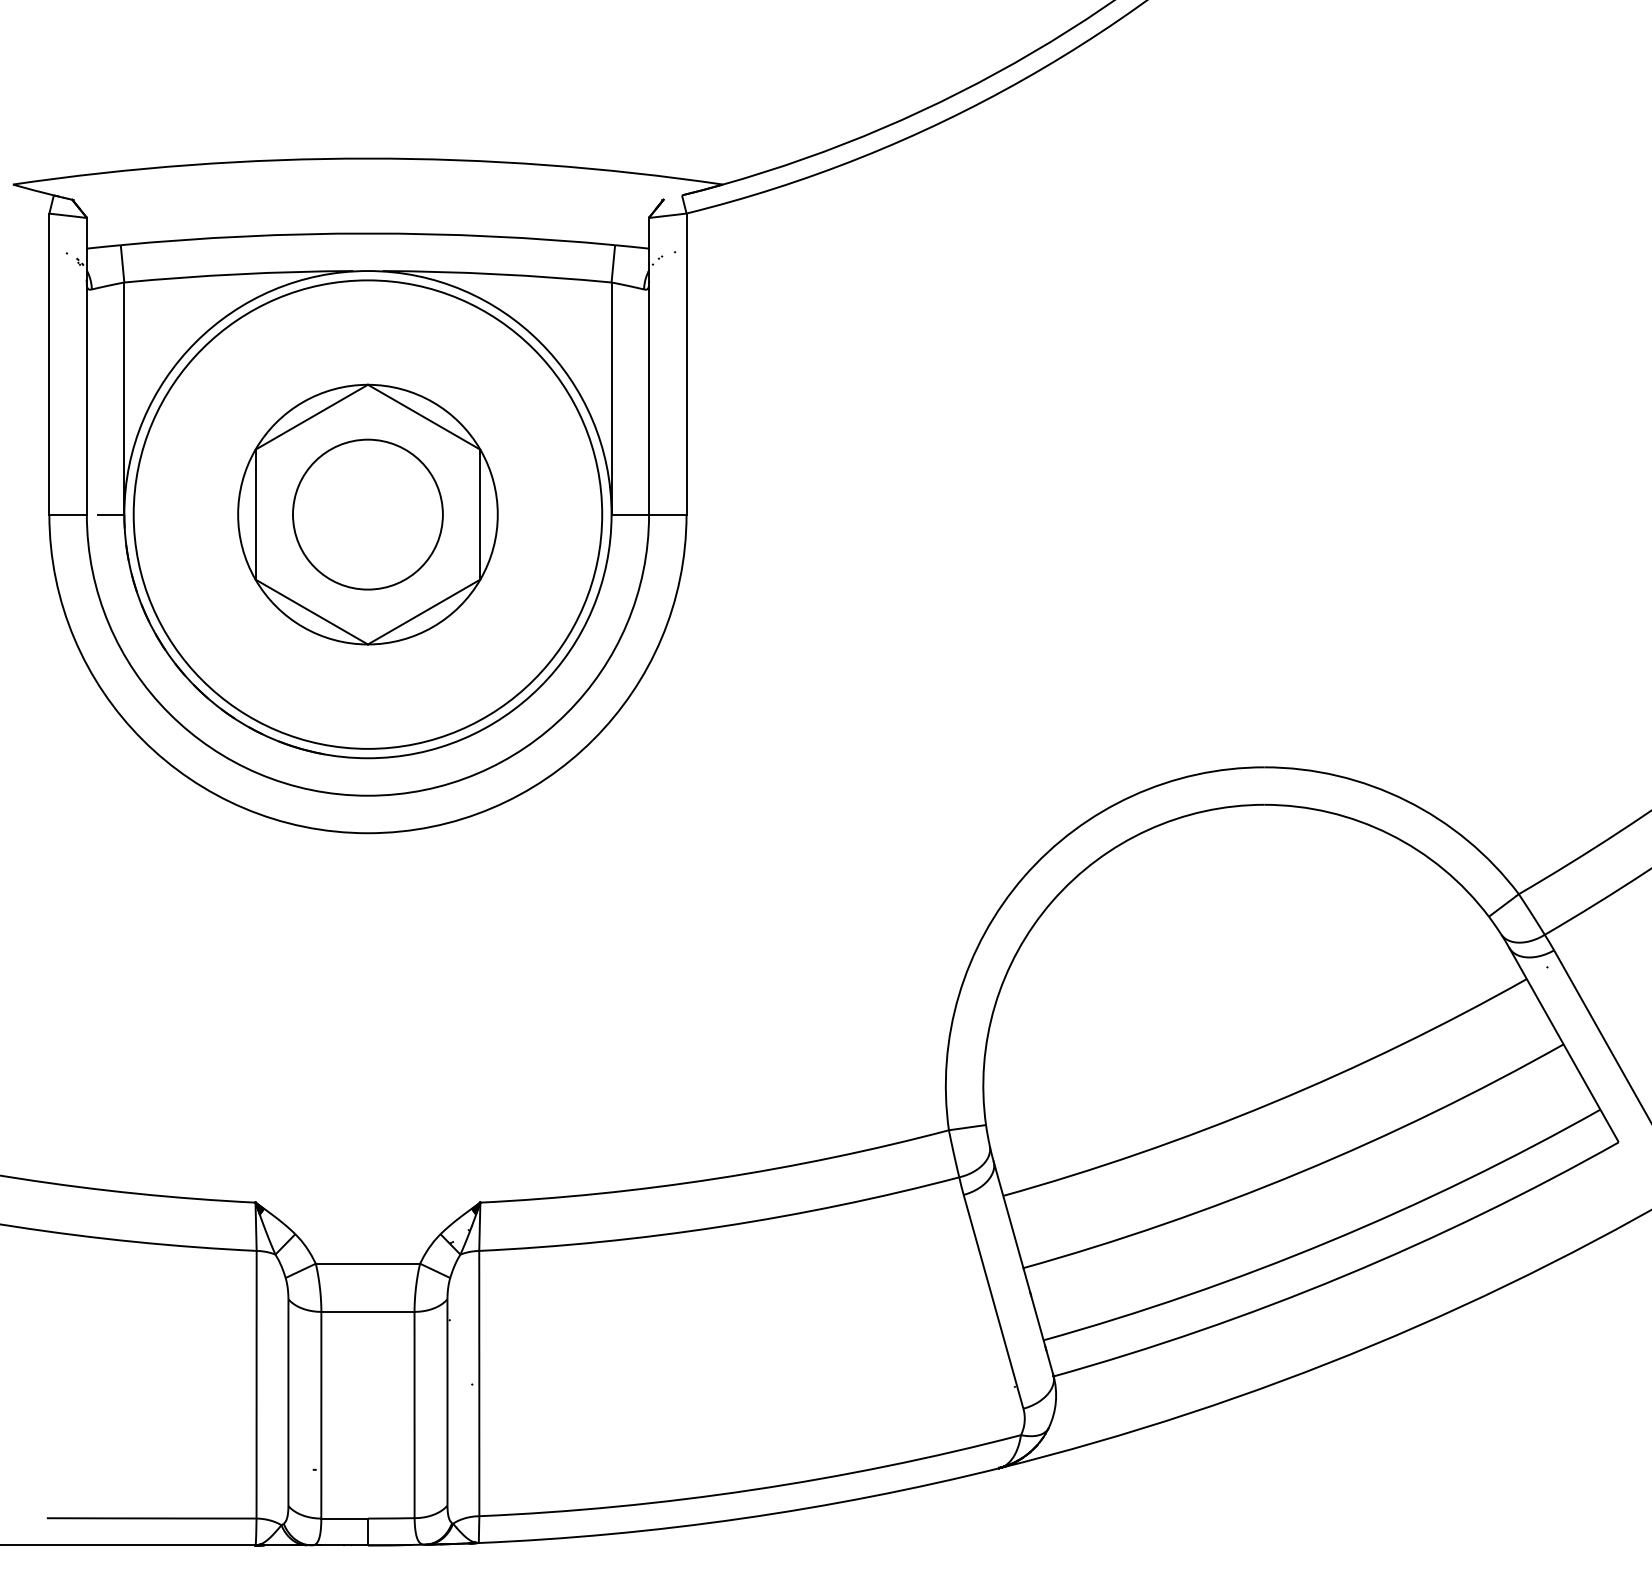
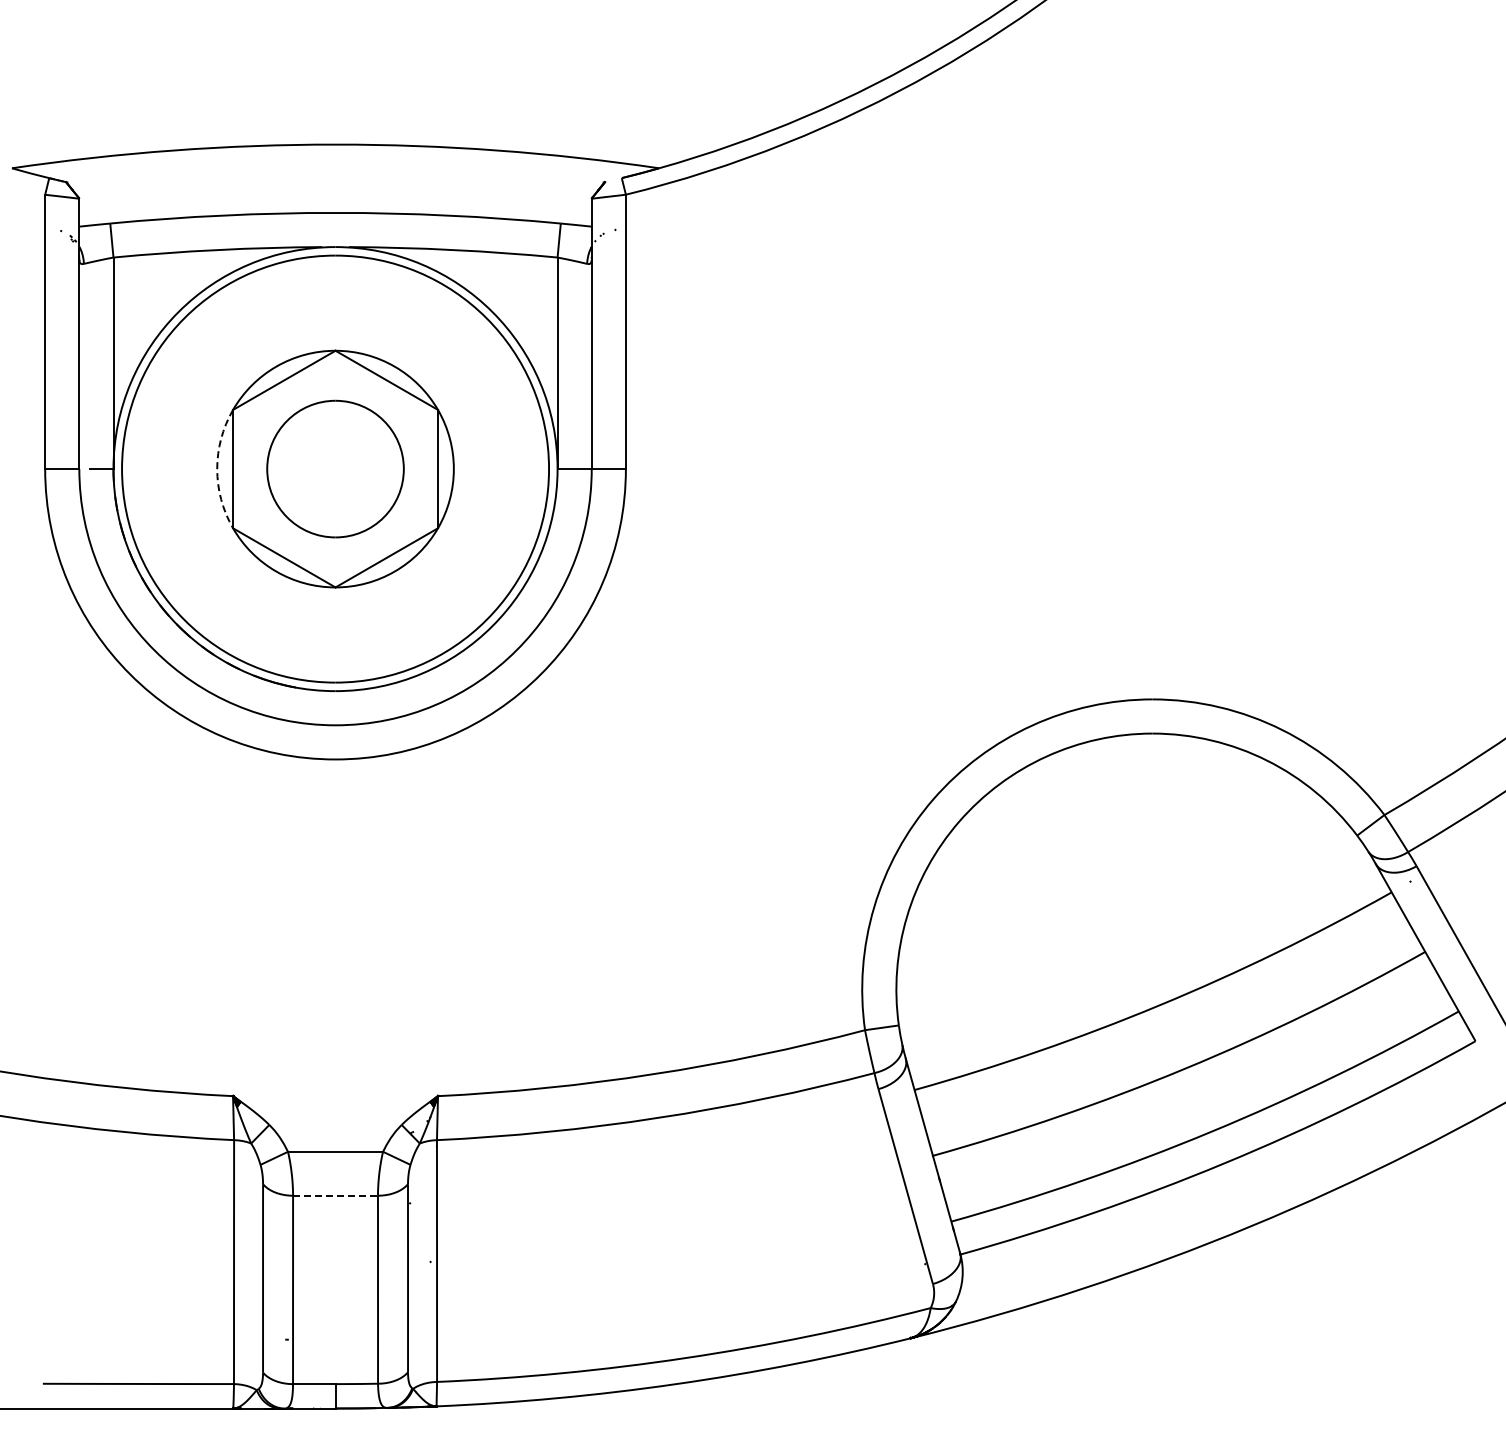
arc: (238, 515) -> (217, 469), solid -> dashed
line: (369, 1311) -> (336, 1195), solid -> dashed

